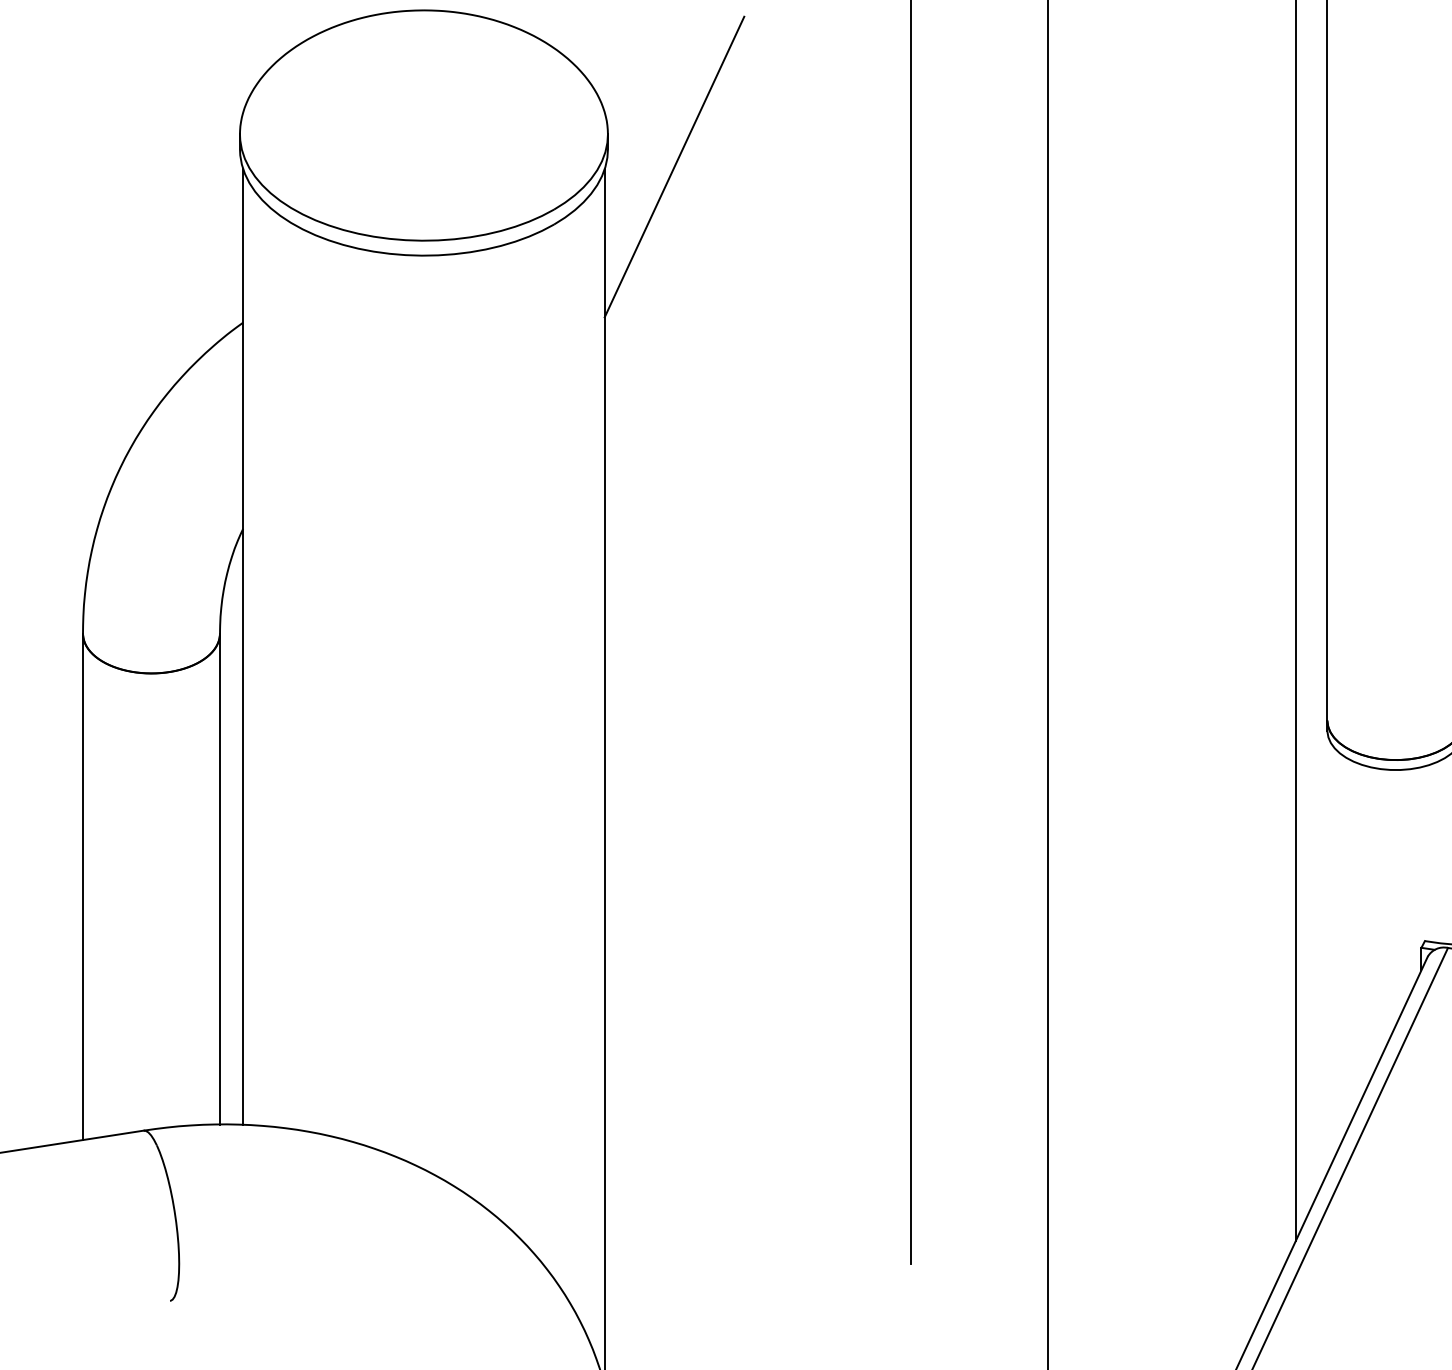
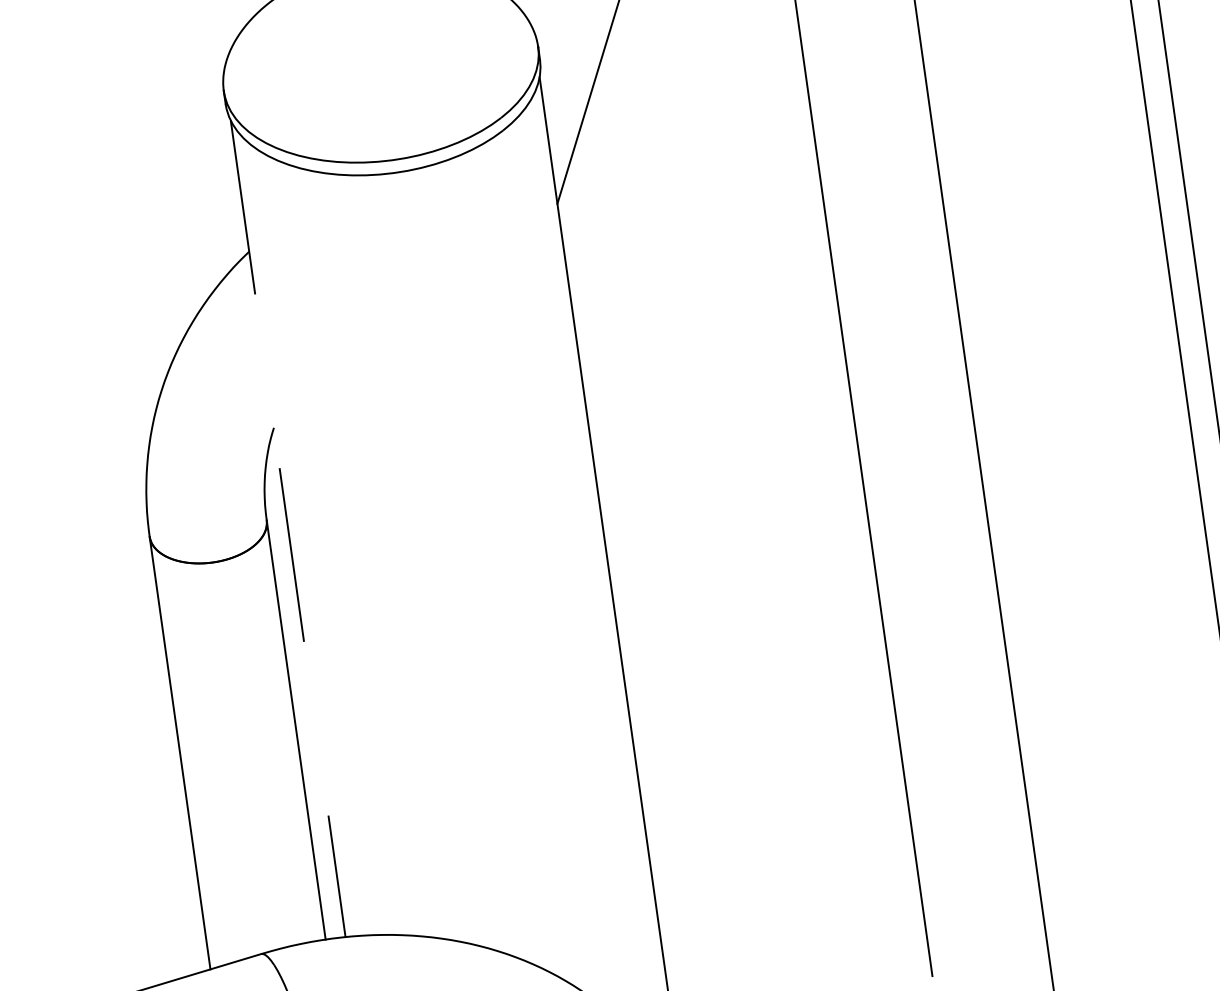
line: (243, 647) -> (288, 529), solid -> dashed

